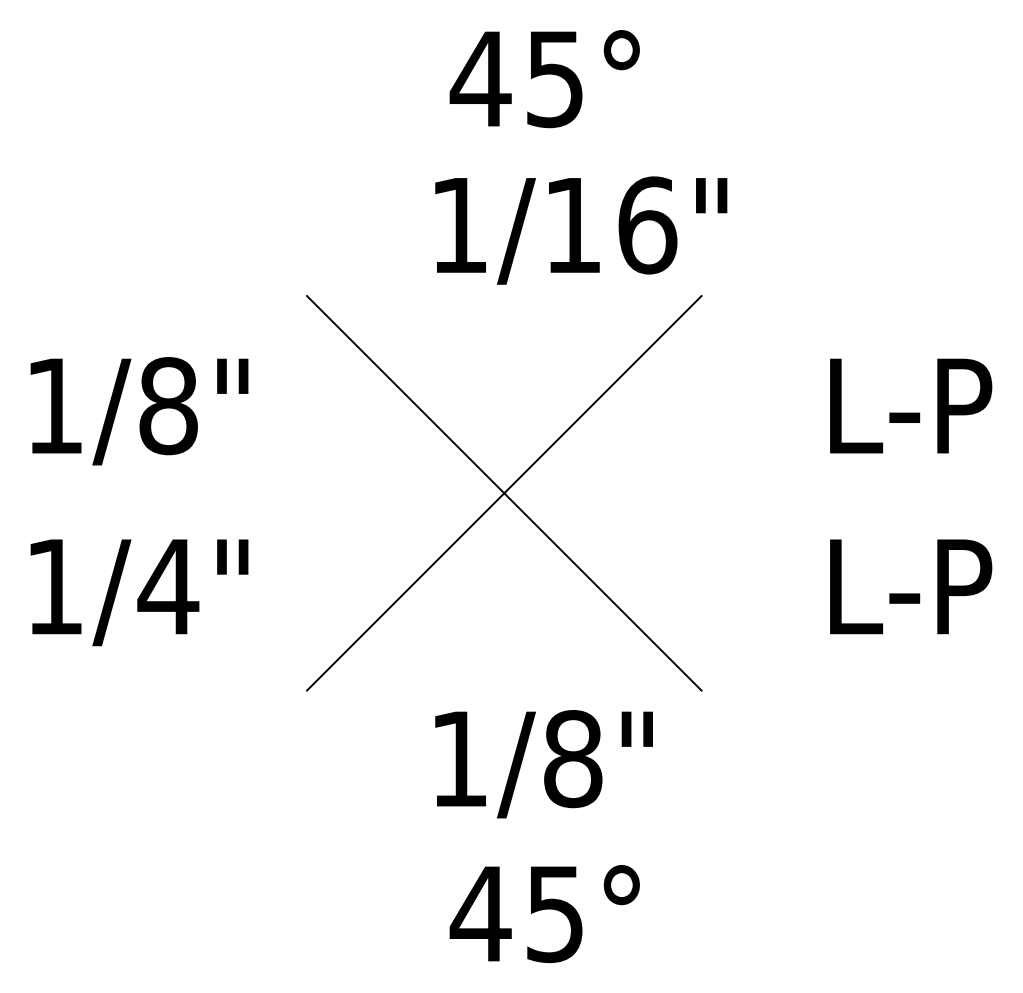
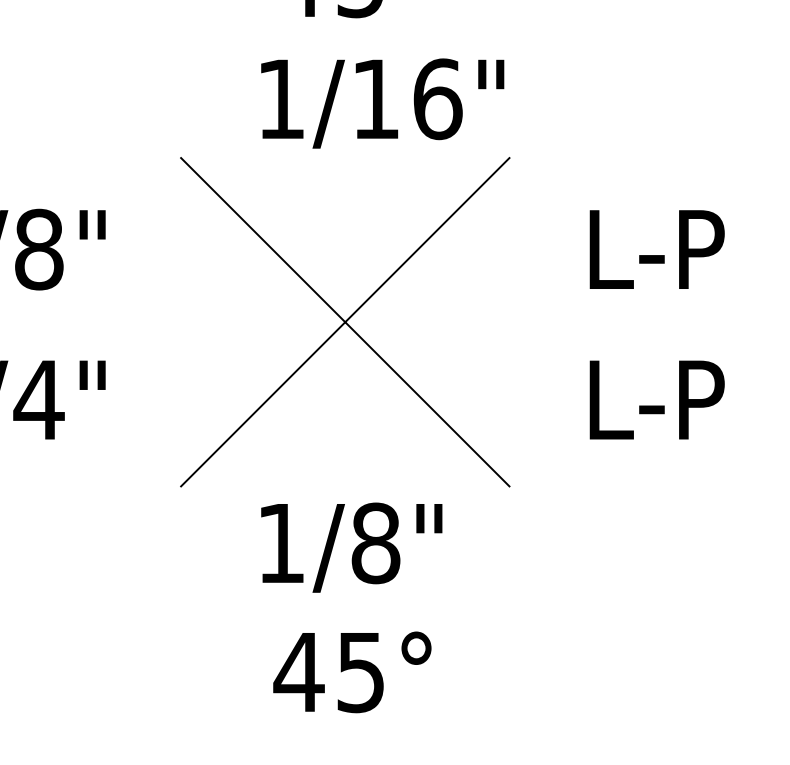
part: (504, 493) -> (345, 322), moved

